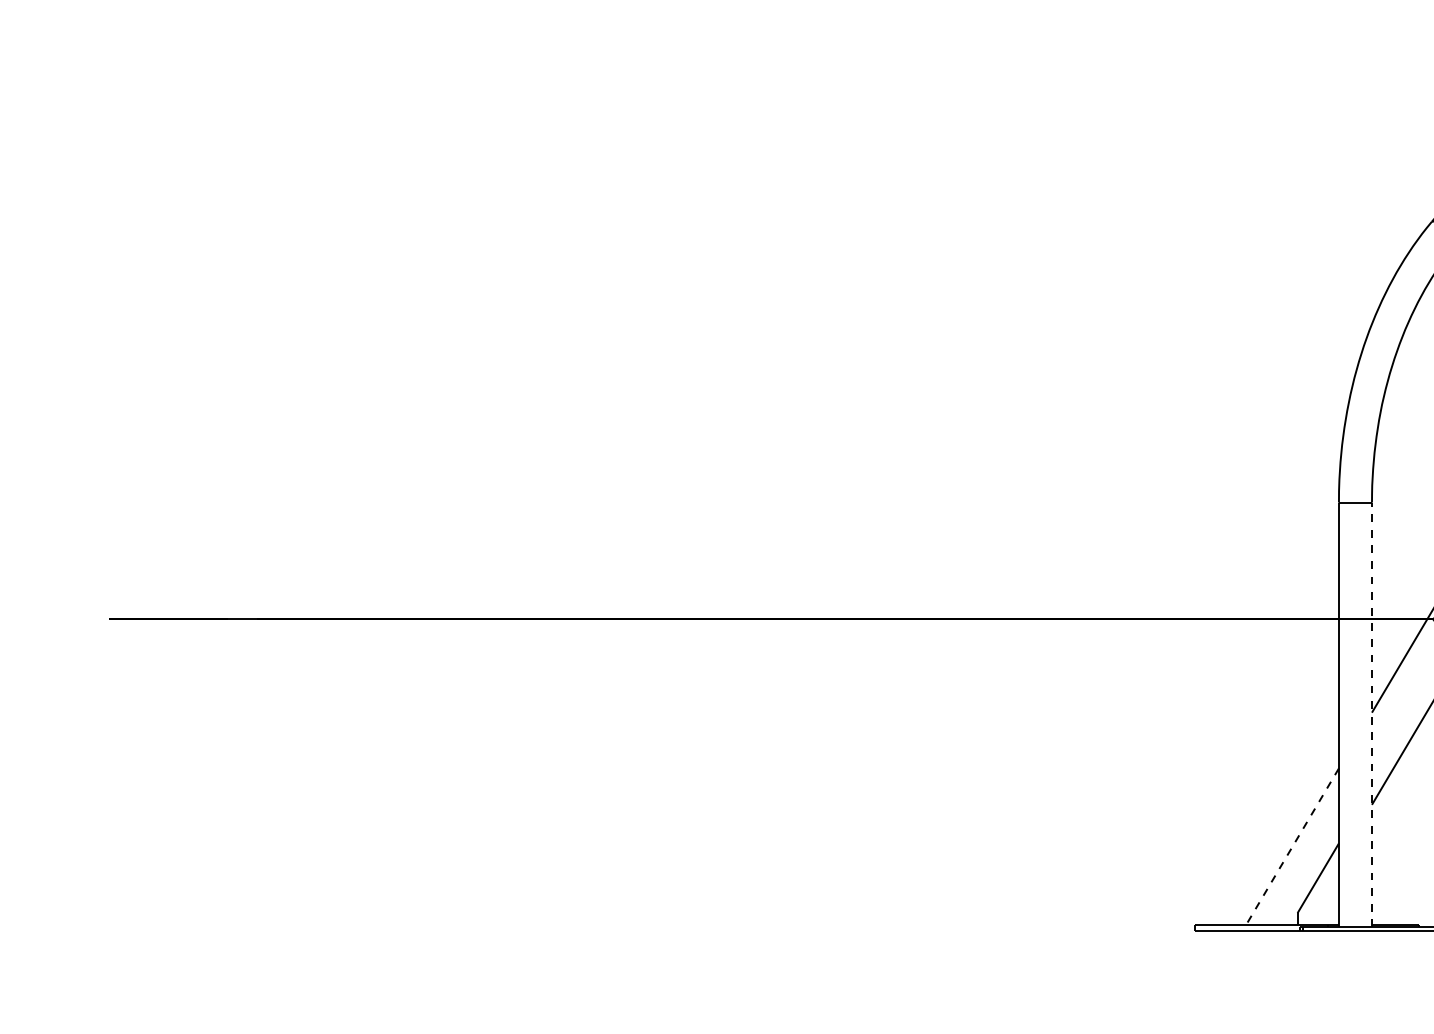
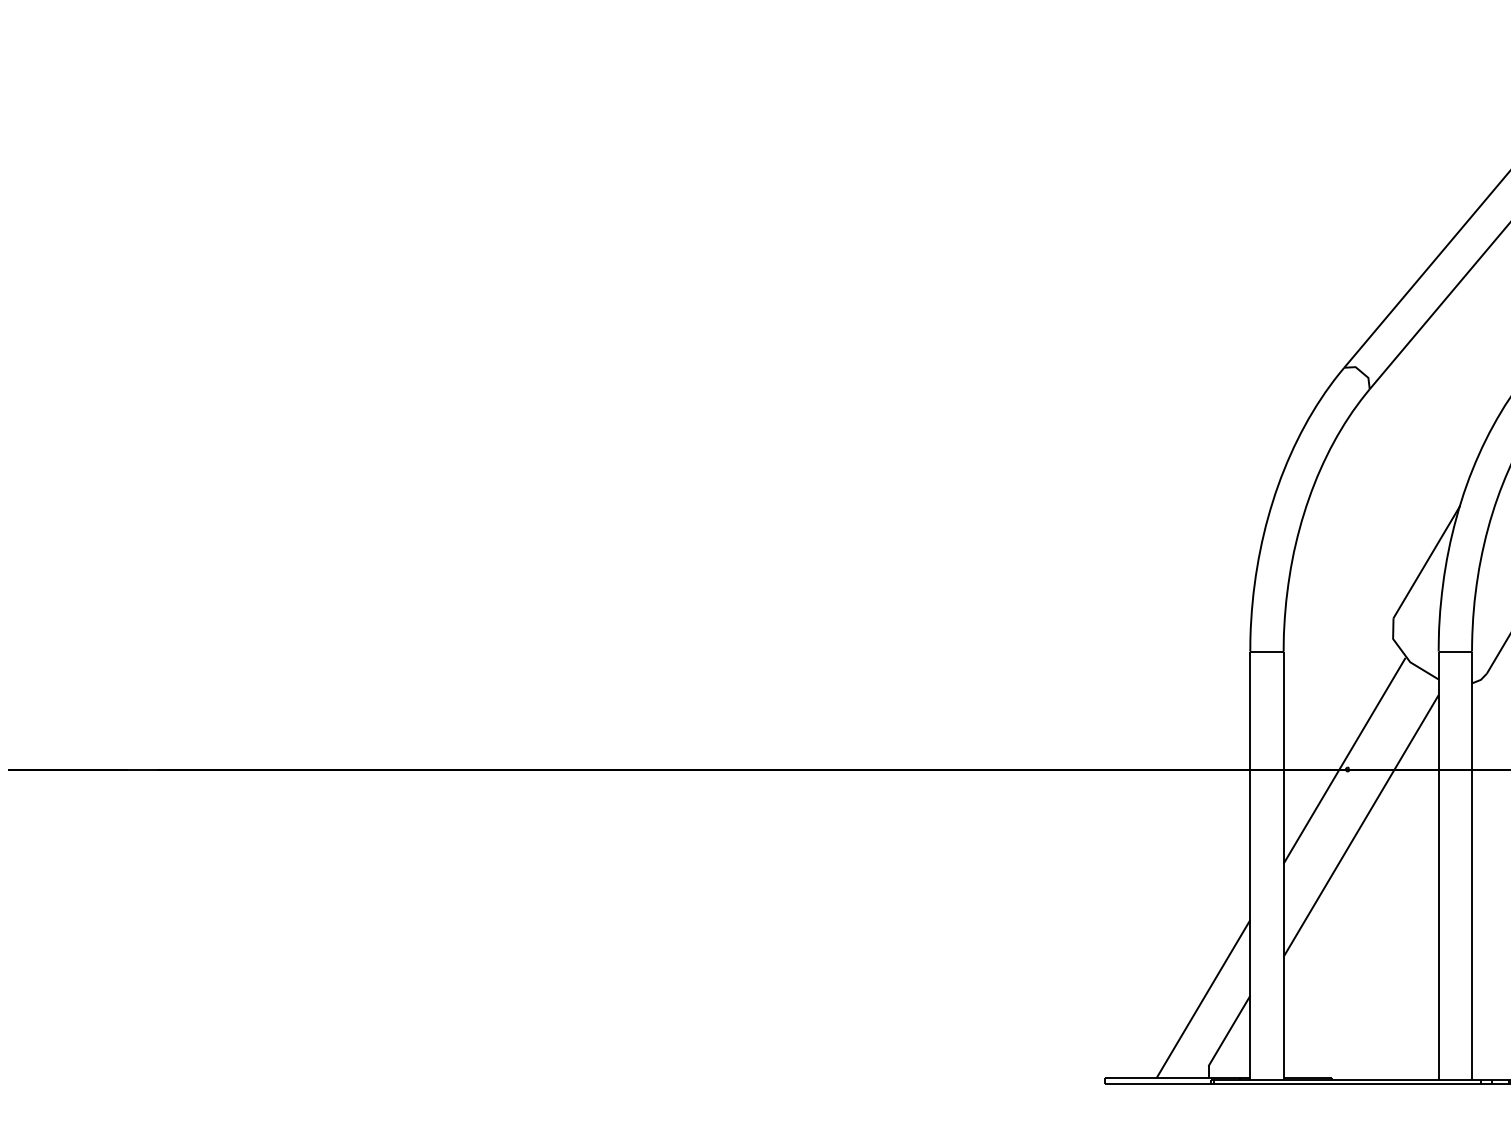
line: (1371, 714) -> (1283, 865), dashed -> solid
line: (1292, 847) -> (1203, 999), dashed -> solid

